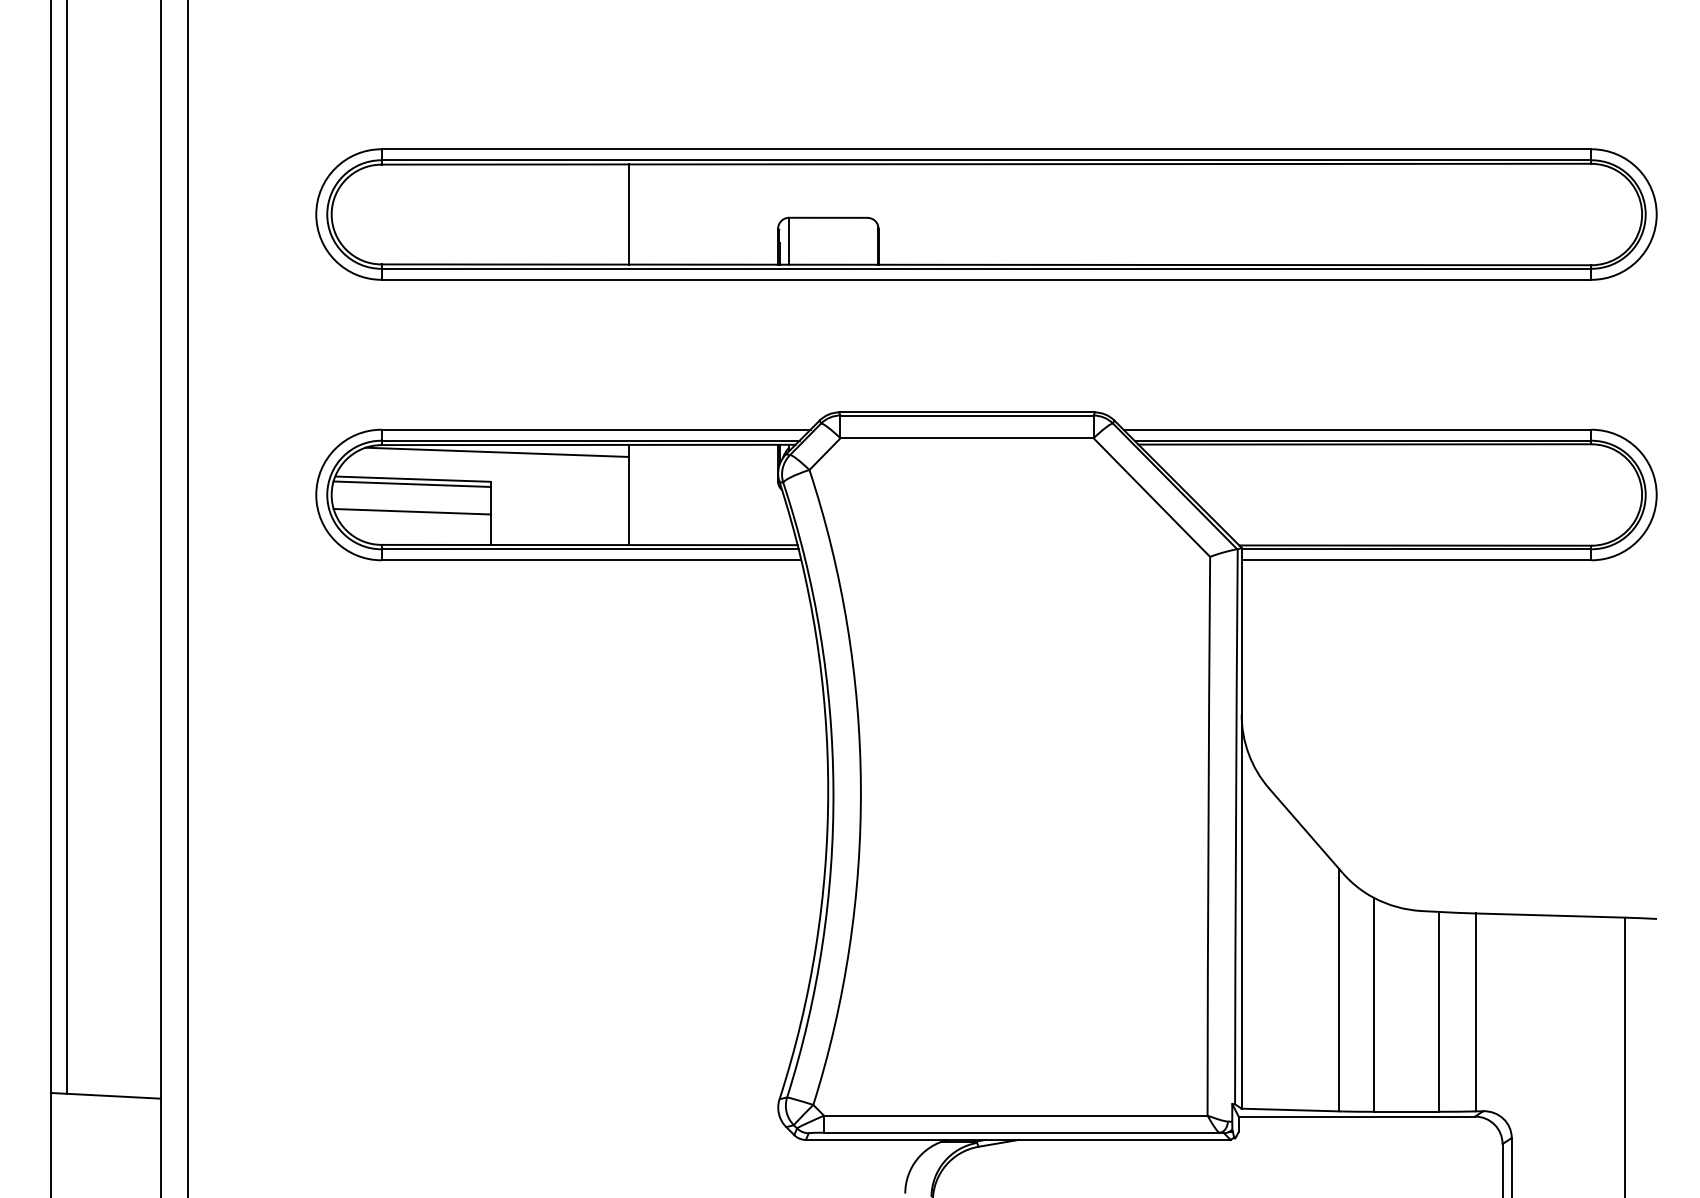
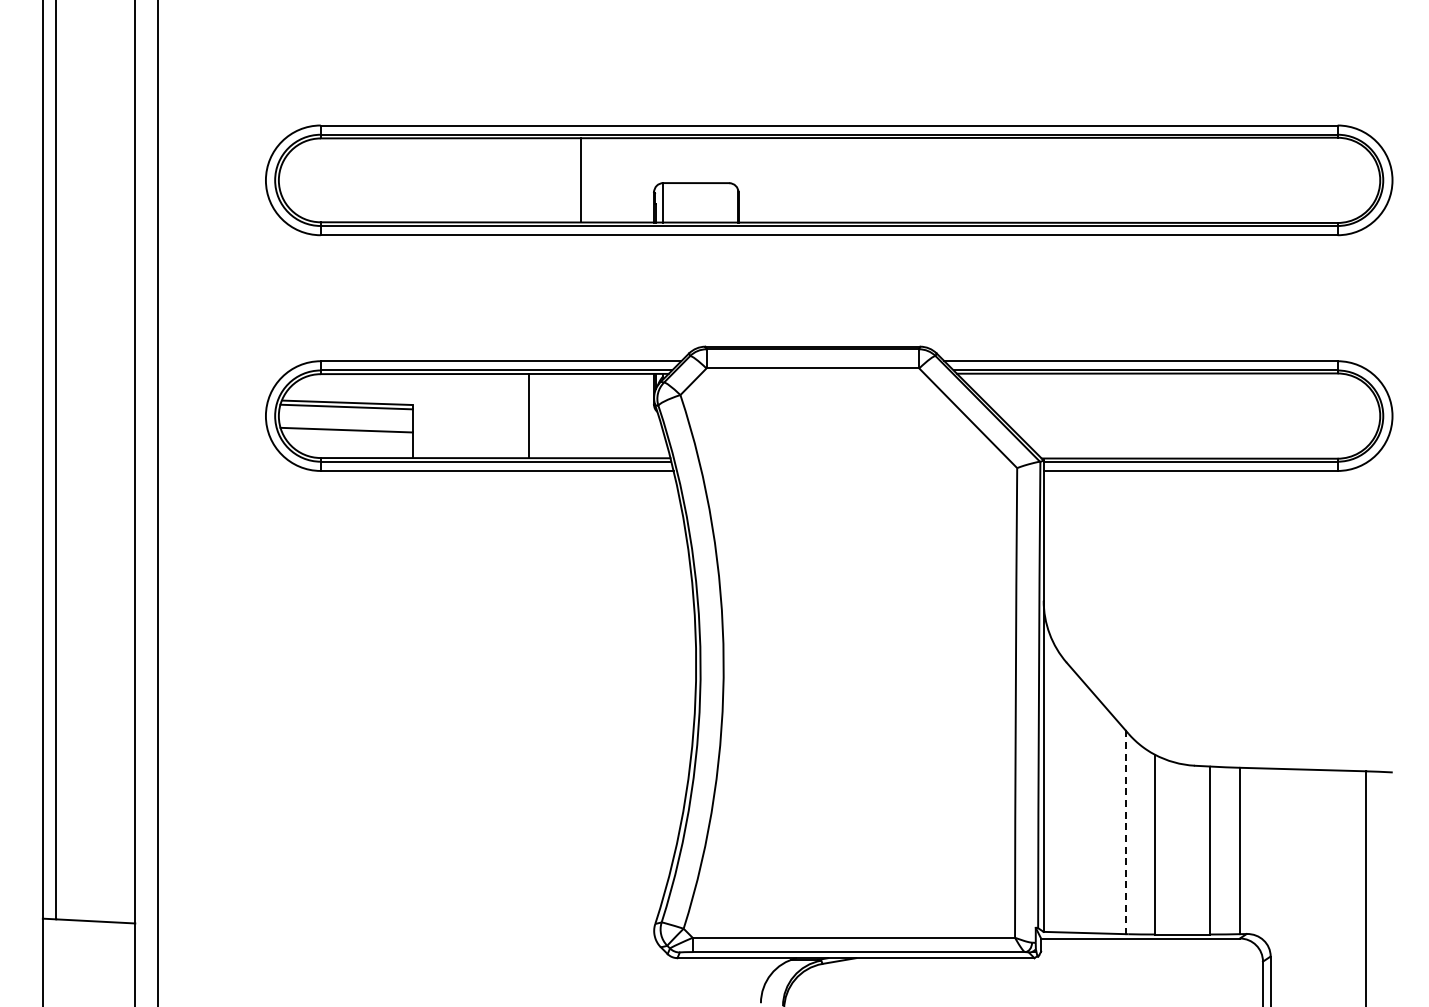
line: (628, 214) -> (580, 180), moved
line: (496, 452) -> (417, 380), removed
line: (1339, 990) -> (1125, 832), solid -> dashed

